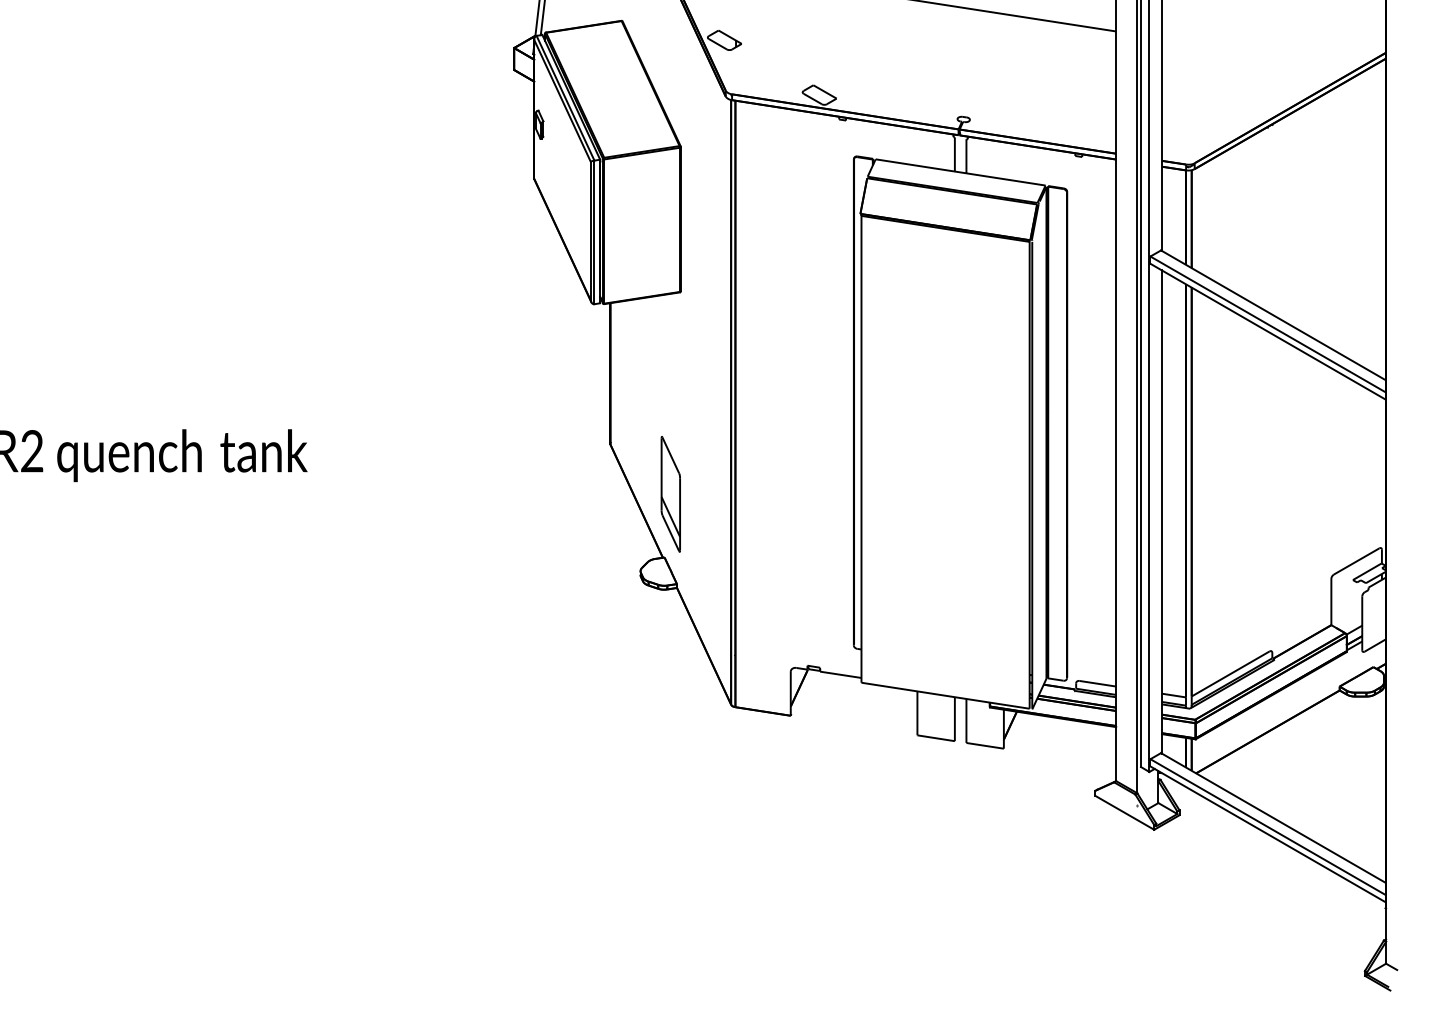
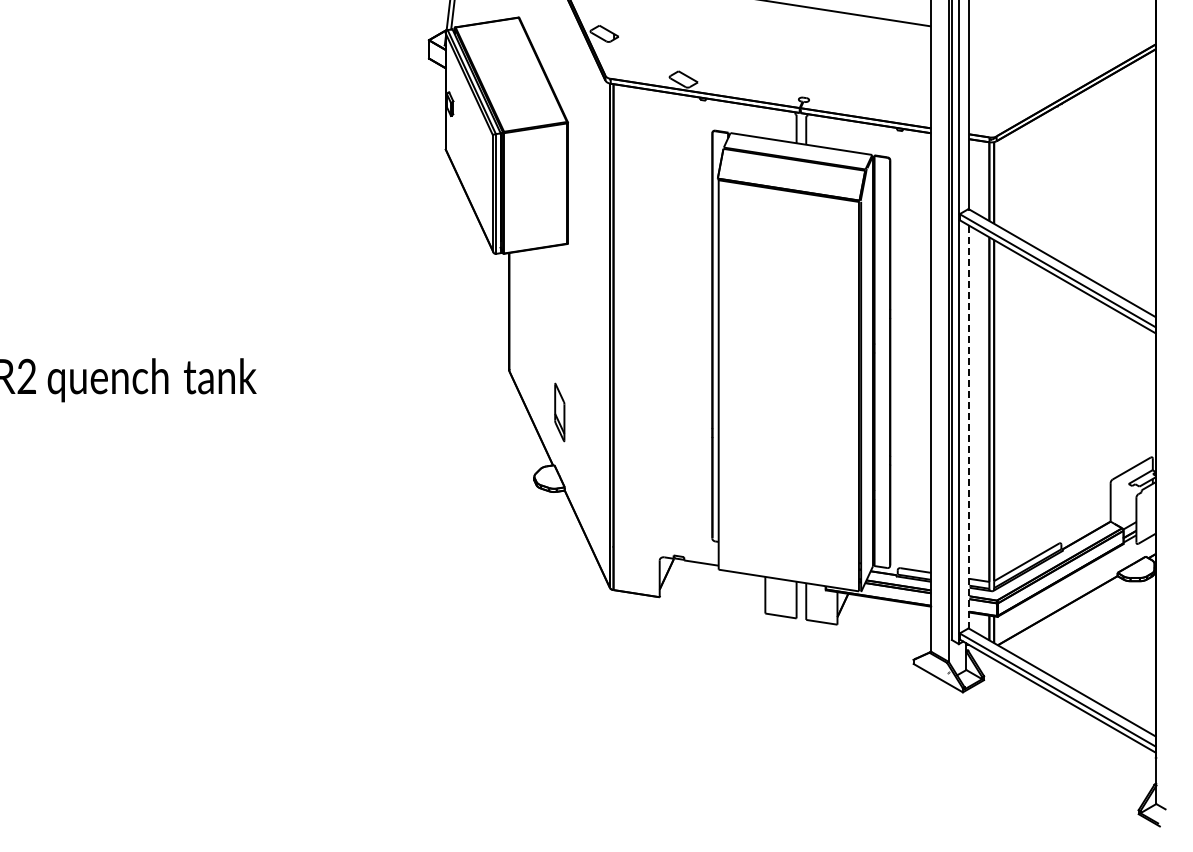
part: (670, 494) -> (559, 412), size x0.6
line: (1162, 512) -> (969, 427), solid -> dashed

